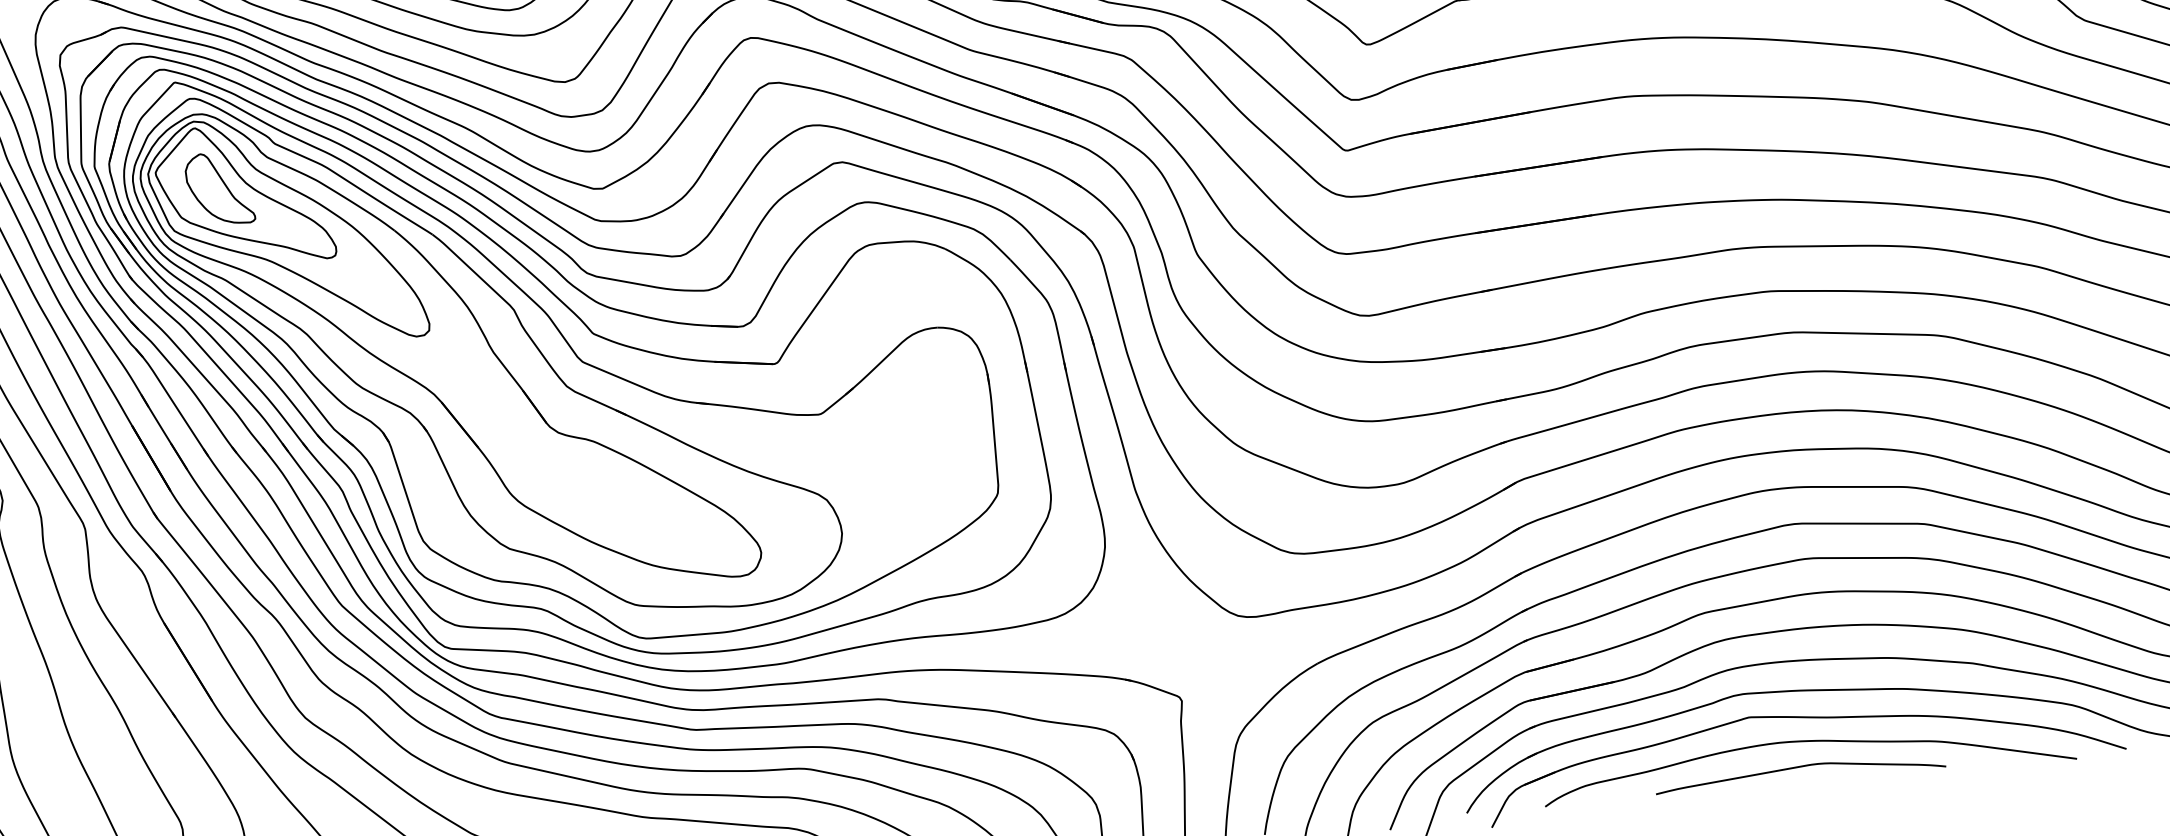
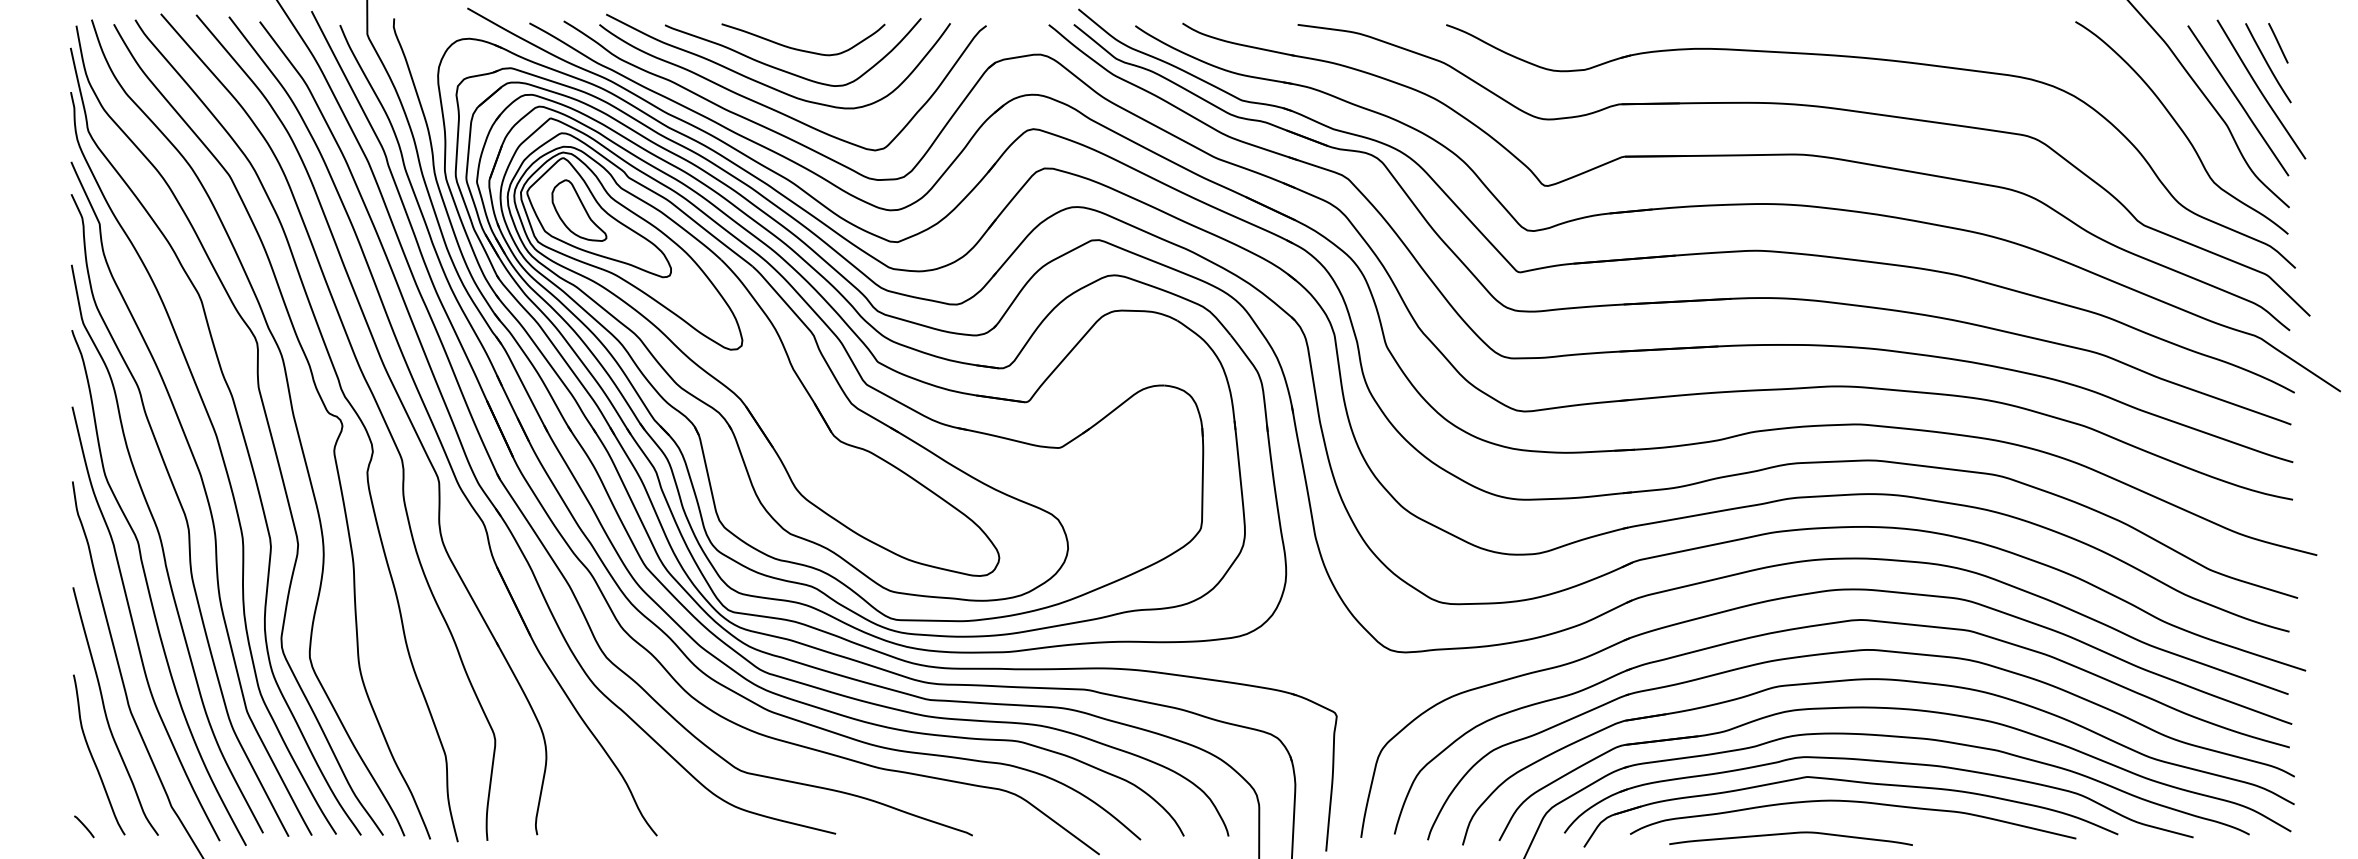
curve: (1799, 768) -> (1790, 834), moved

